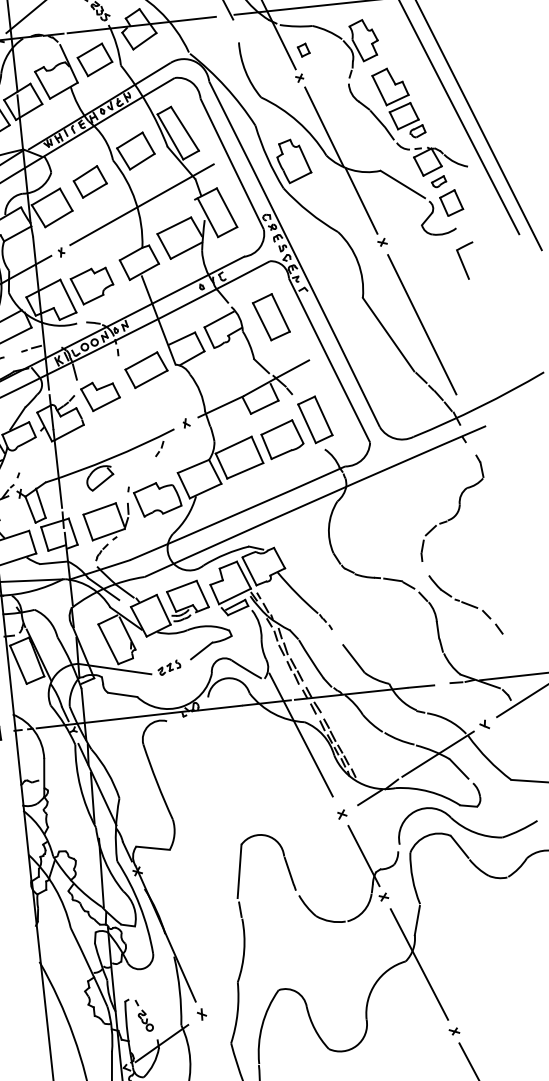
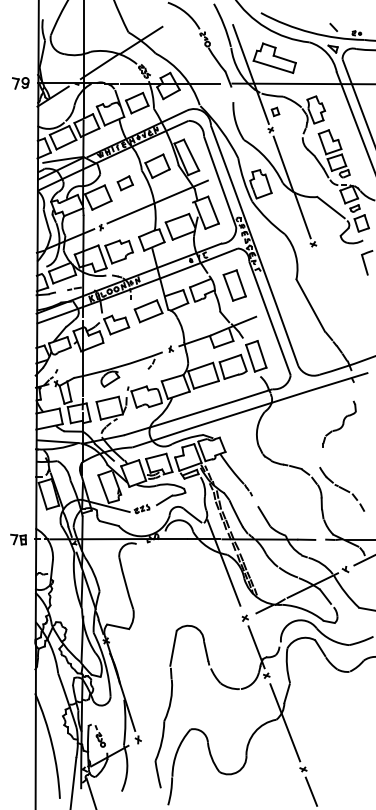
part: (90, 182) -> (125, 183), size x0.7
line: (422, 324) -> (333, 301), removed
part: (451, 506) -> (339, 423), size x0.7

